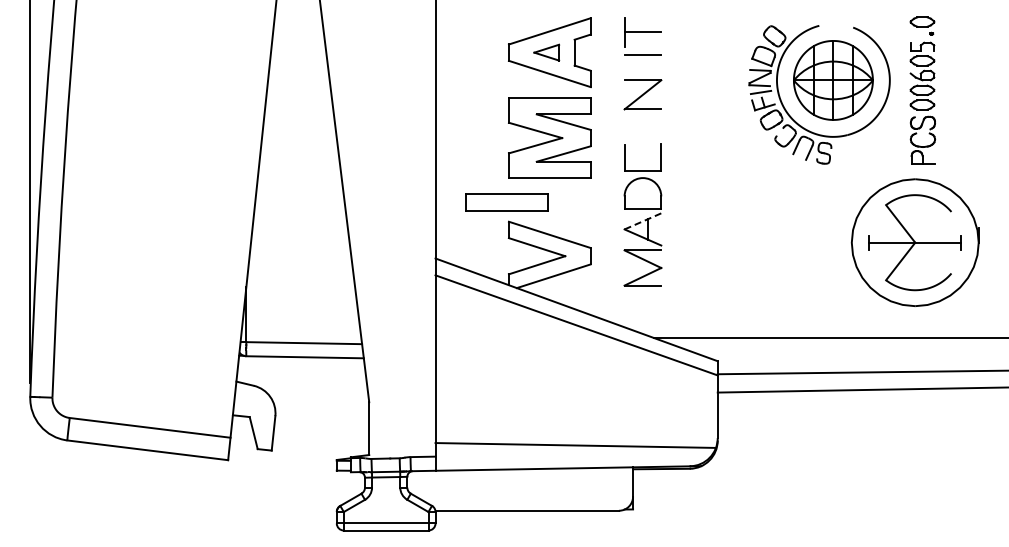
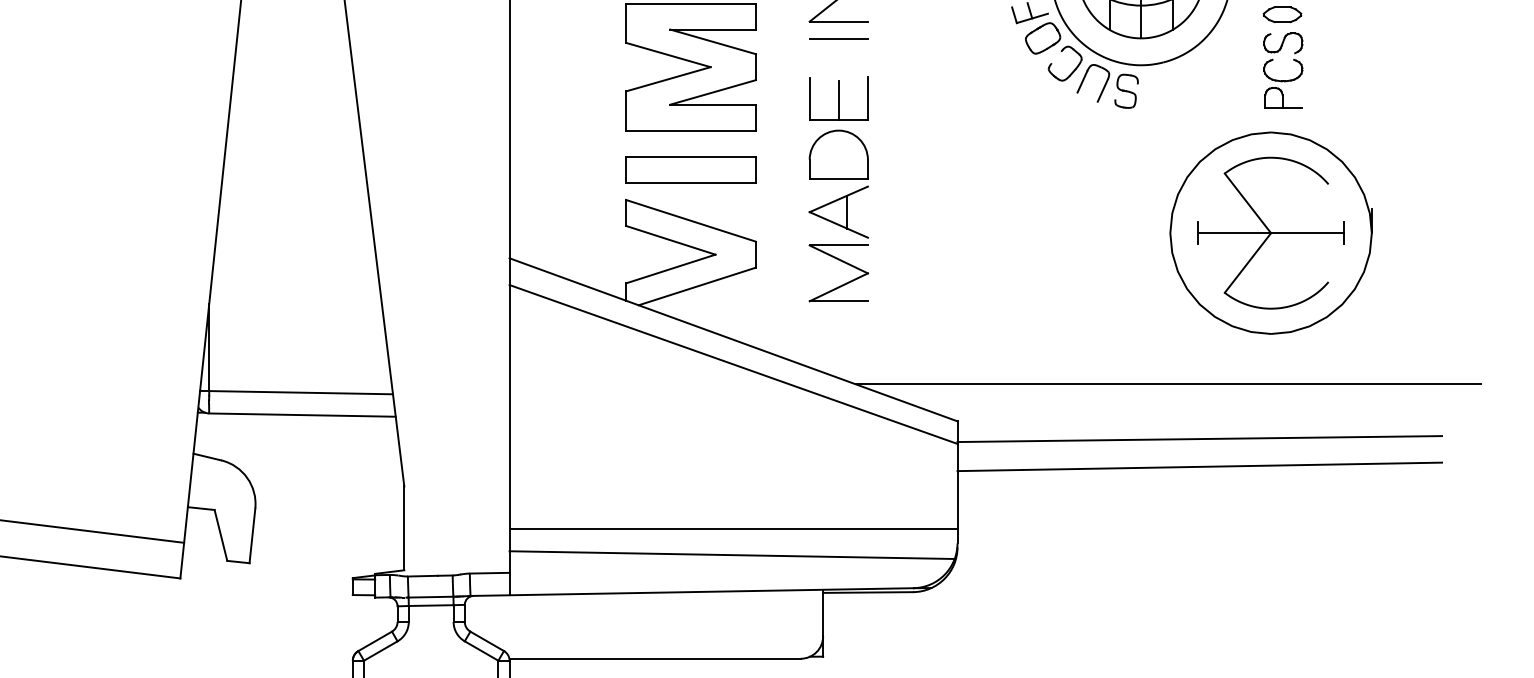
line: (642, 119) -> (838, 37), added
line: (642, 158) -> (838, 99), added
part: (506, 202) -> (690, 169), moved
line: (642, 221) -> (838, 199), dashed -> solid
line: (576, 428) -> (733, 528), added

